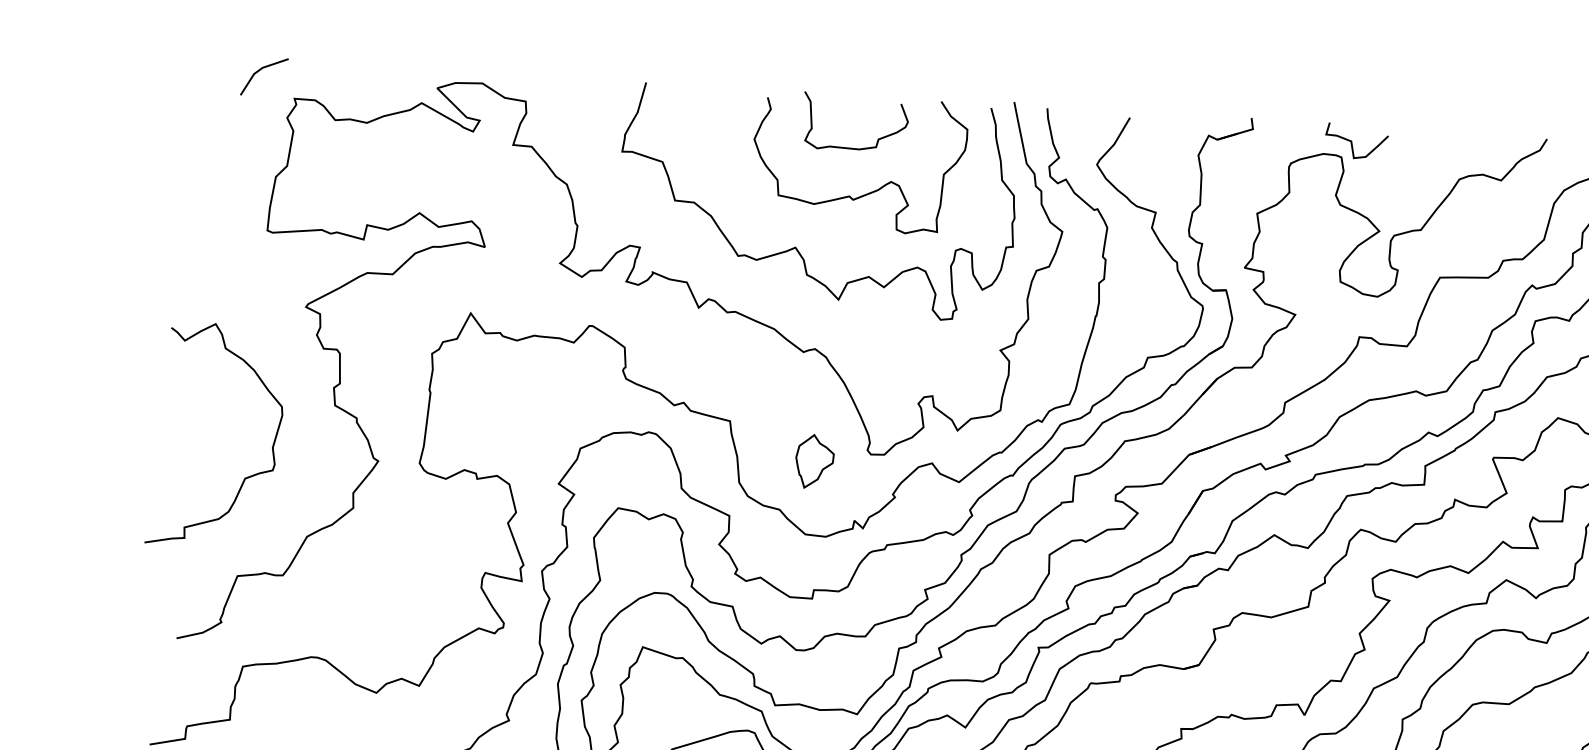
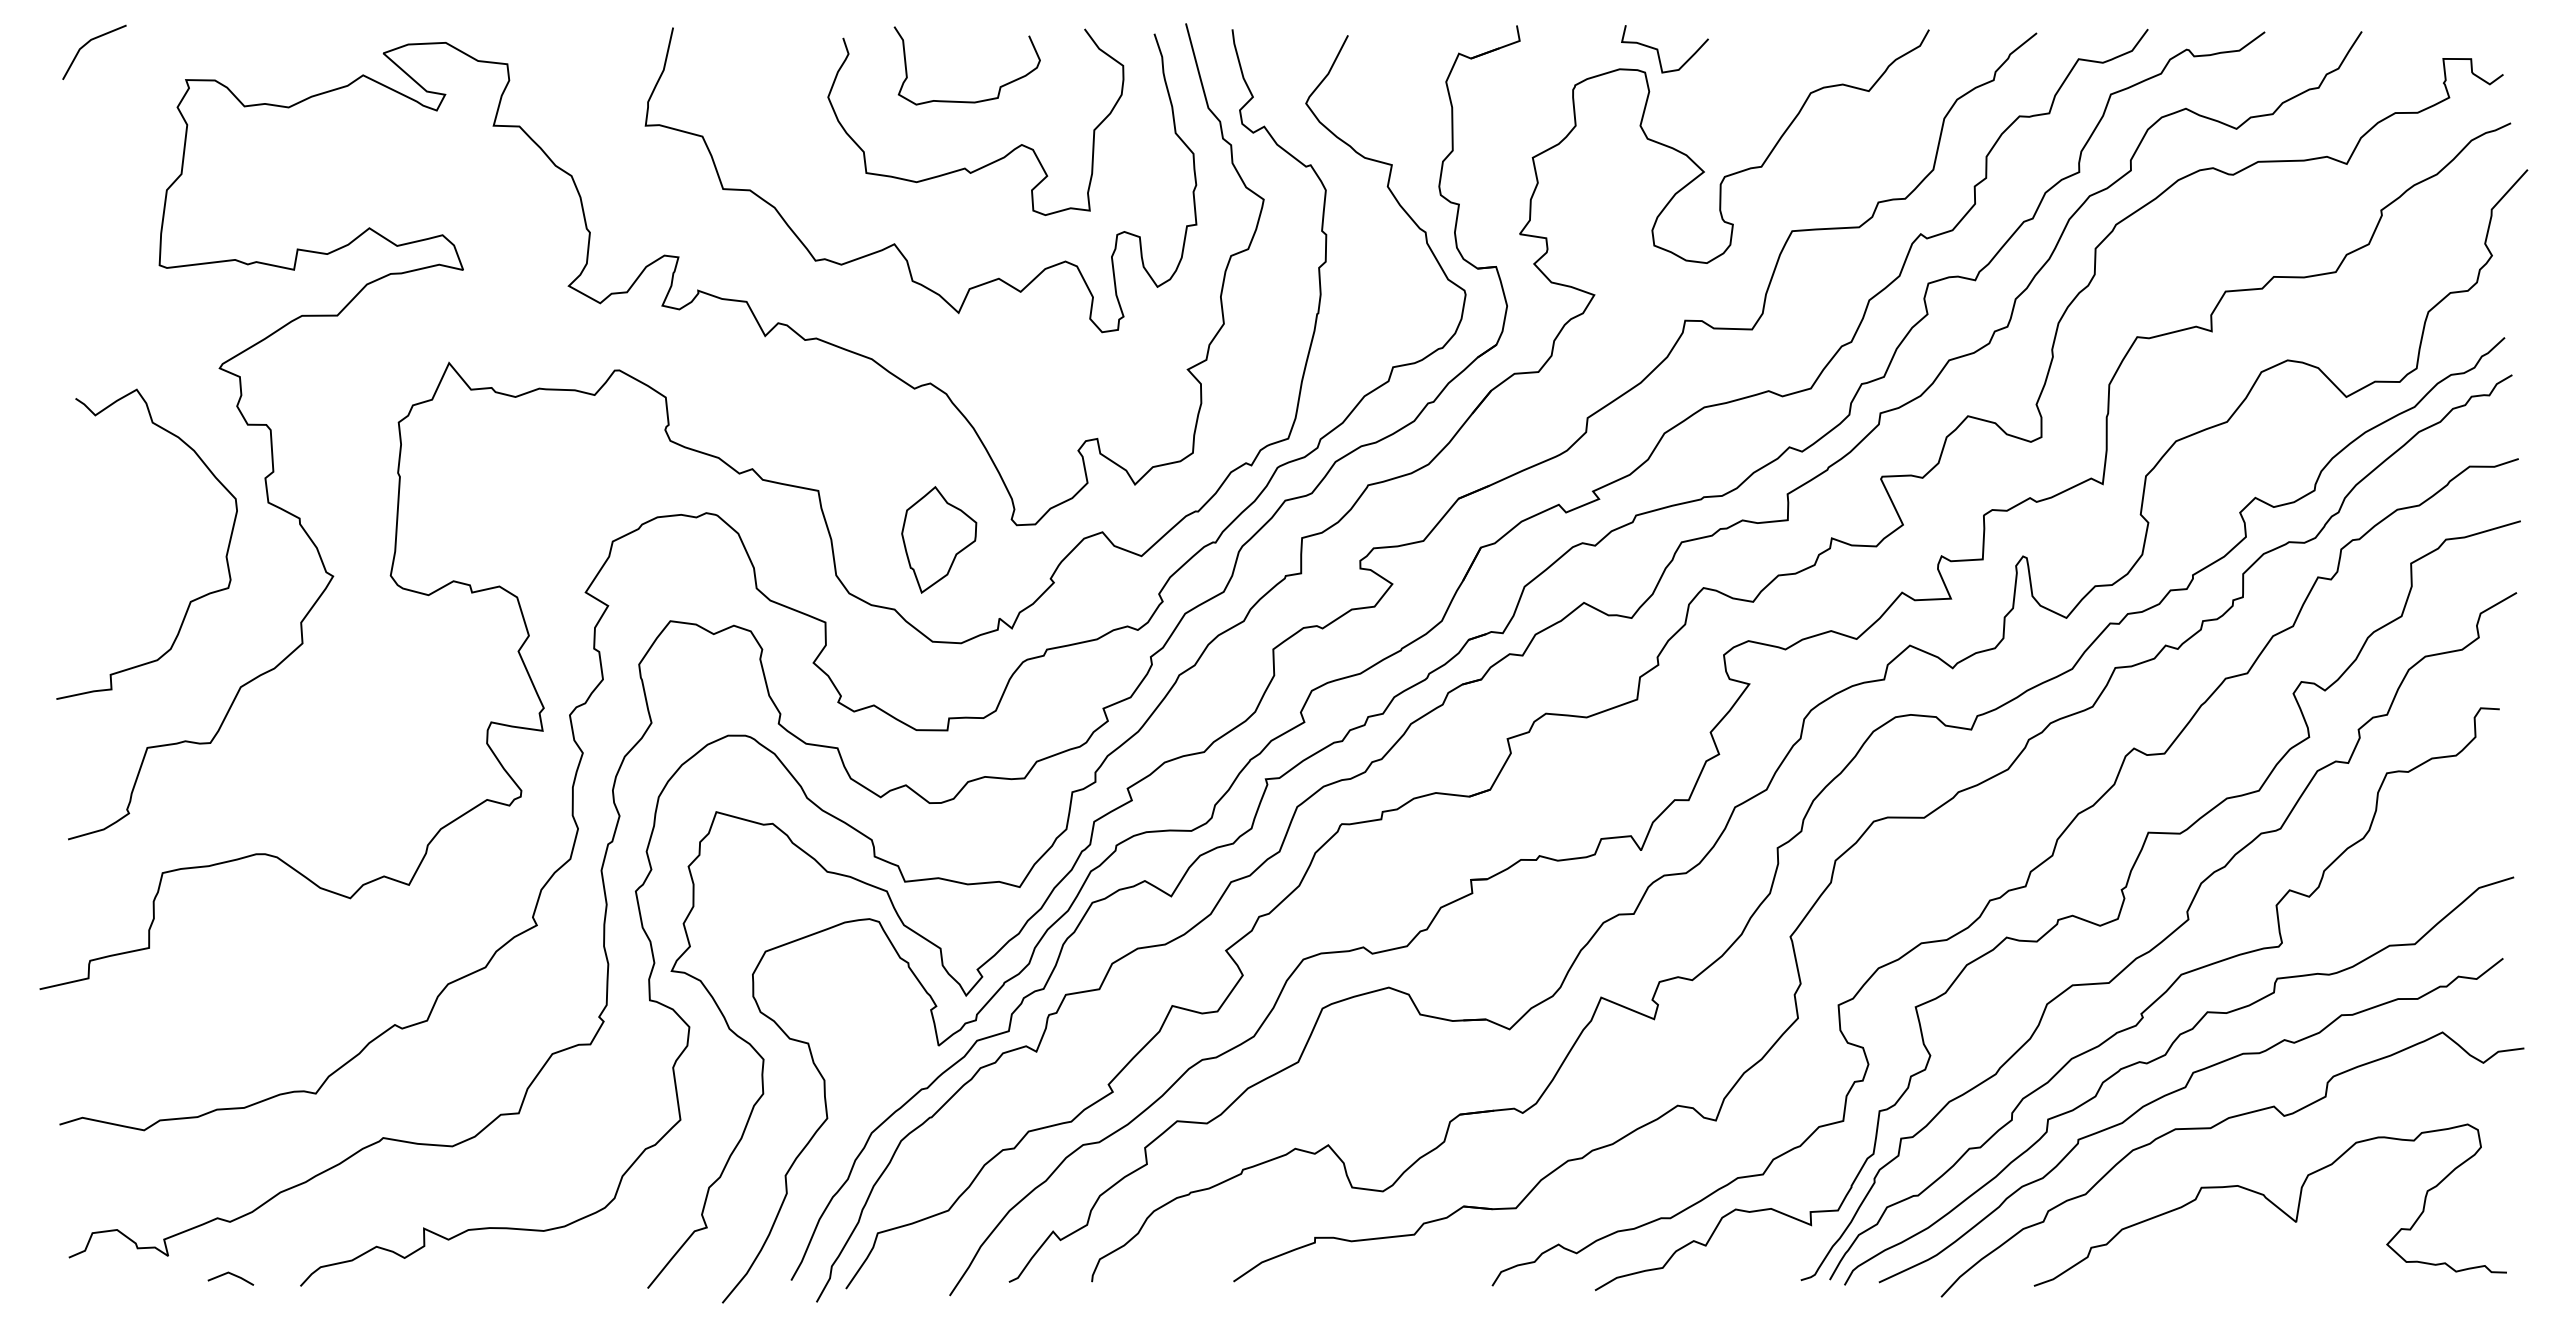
line: (259, 71) -> (87, 44), moved
part: (814, 461) -> (939, 539), size x1.43
curve: (244, 478) -> (189, 601), moved

